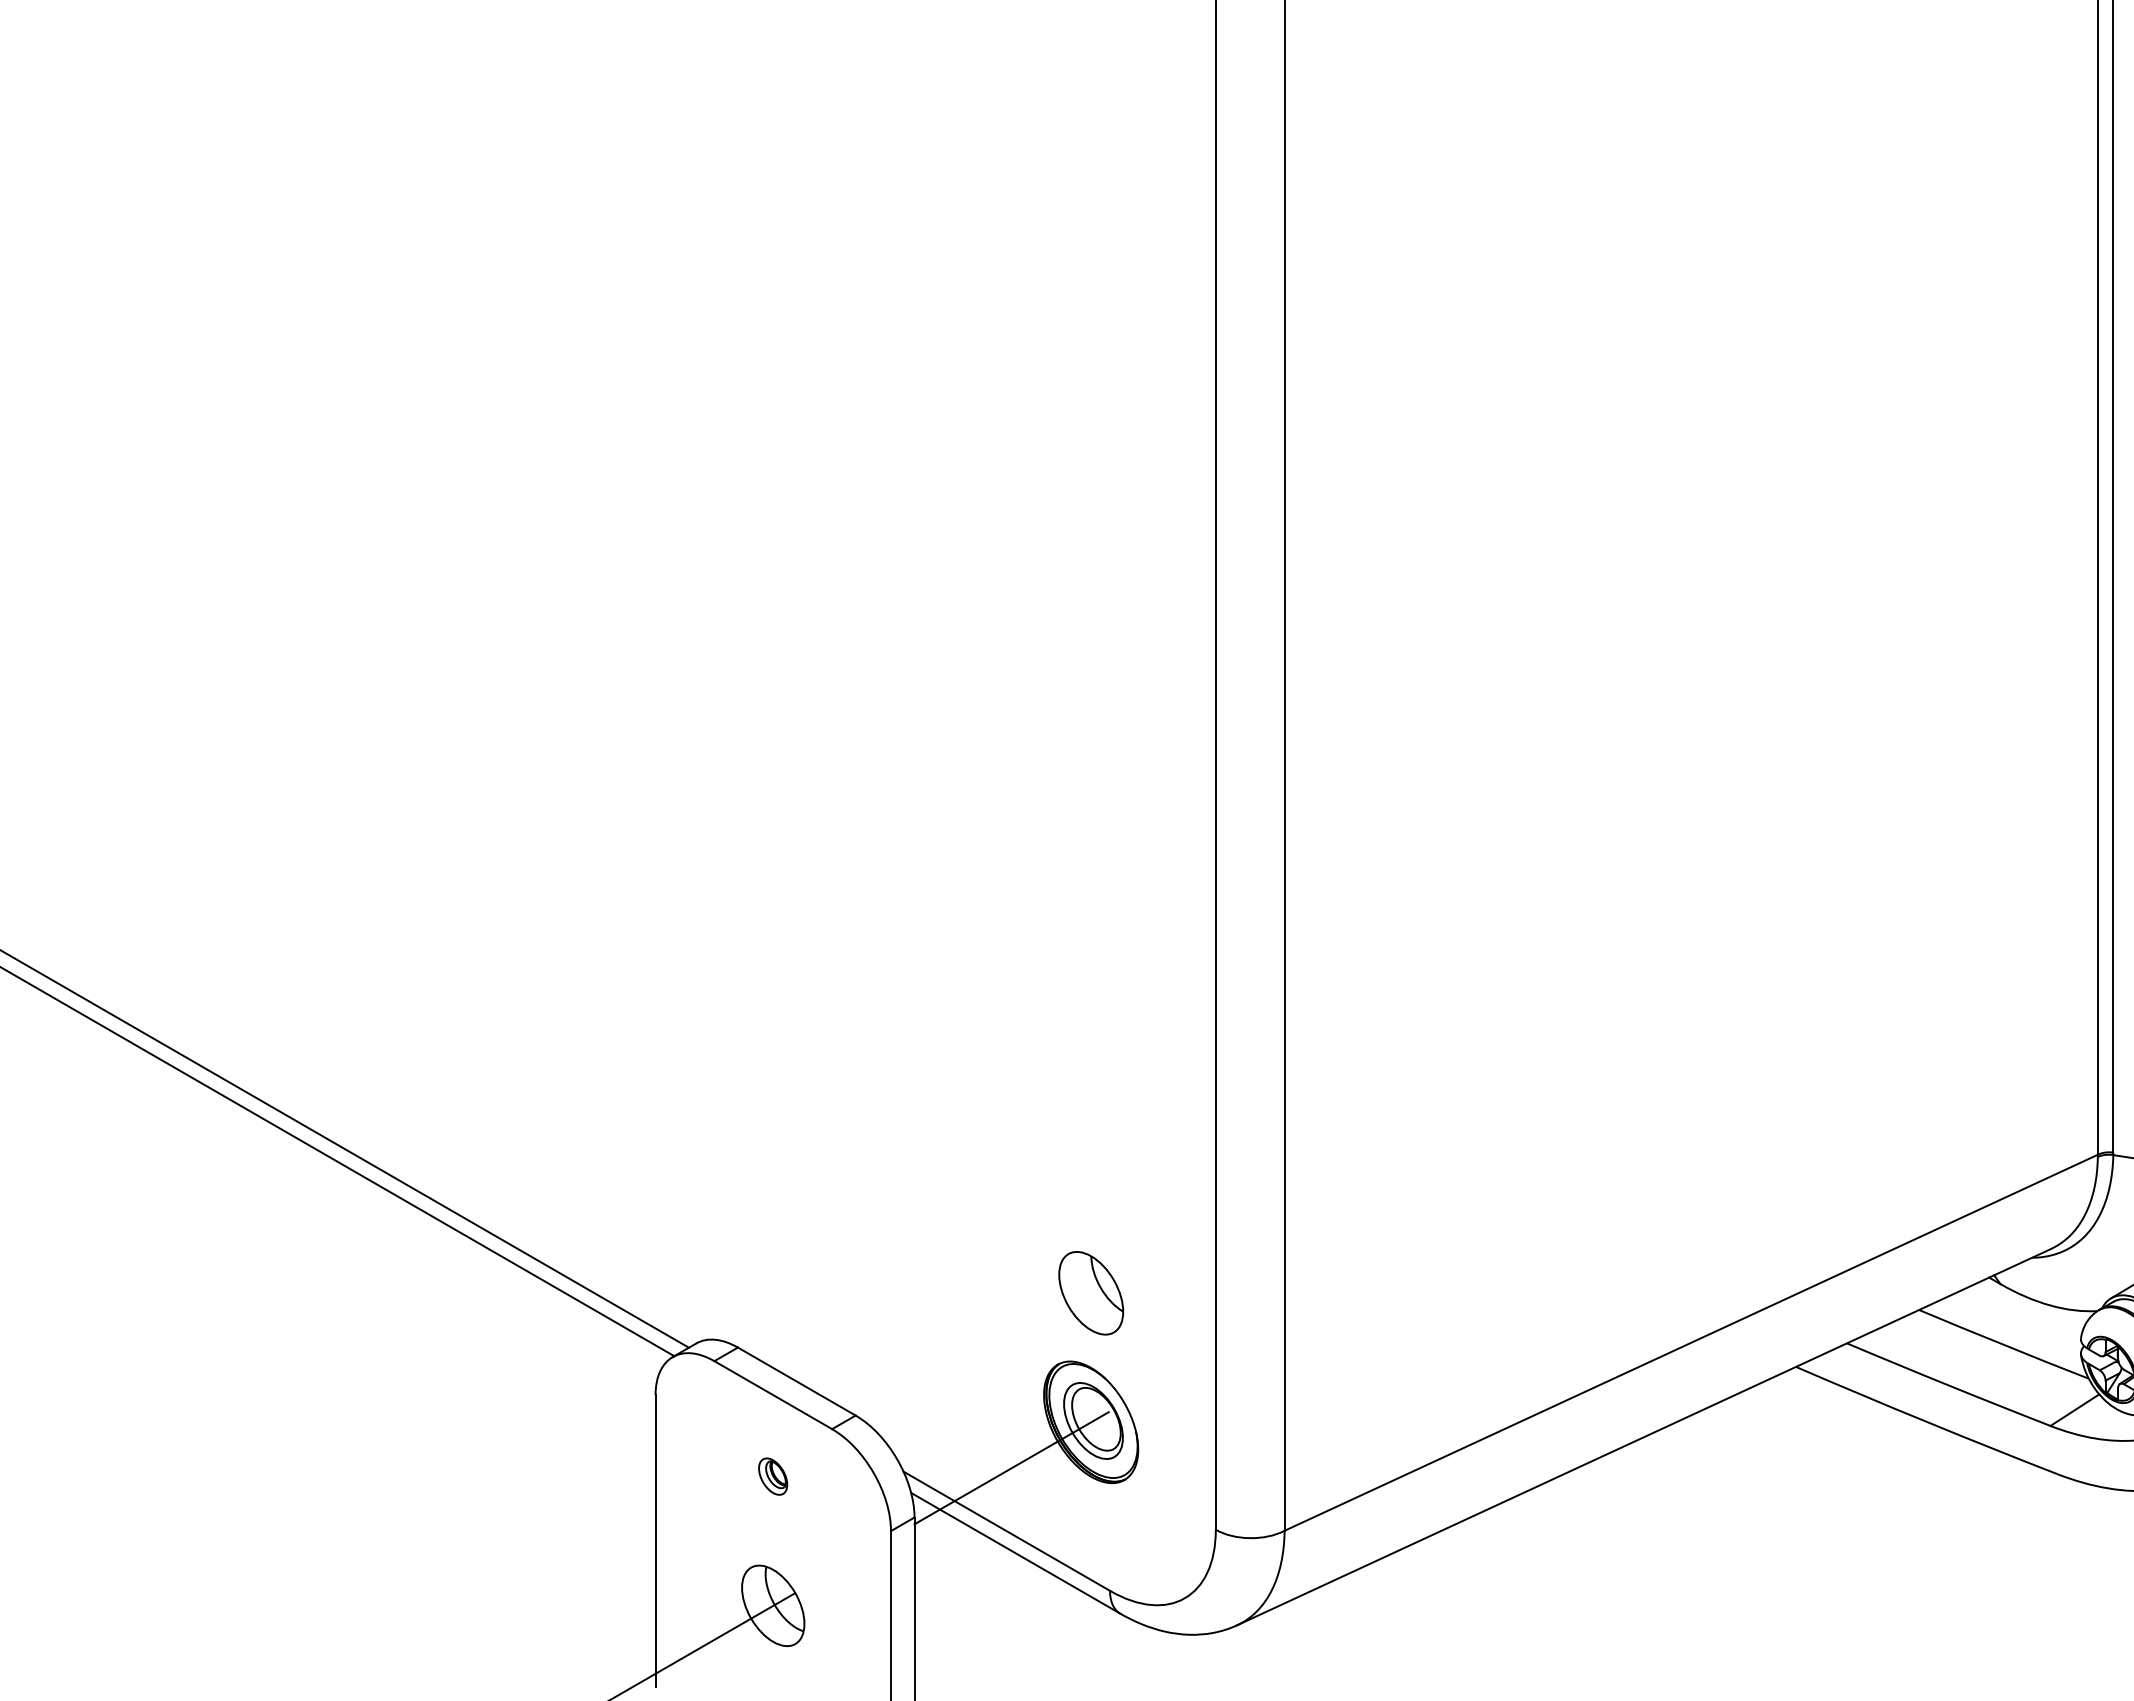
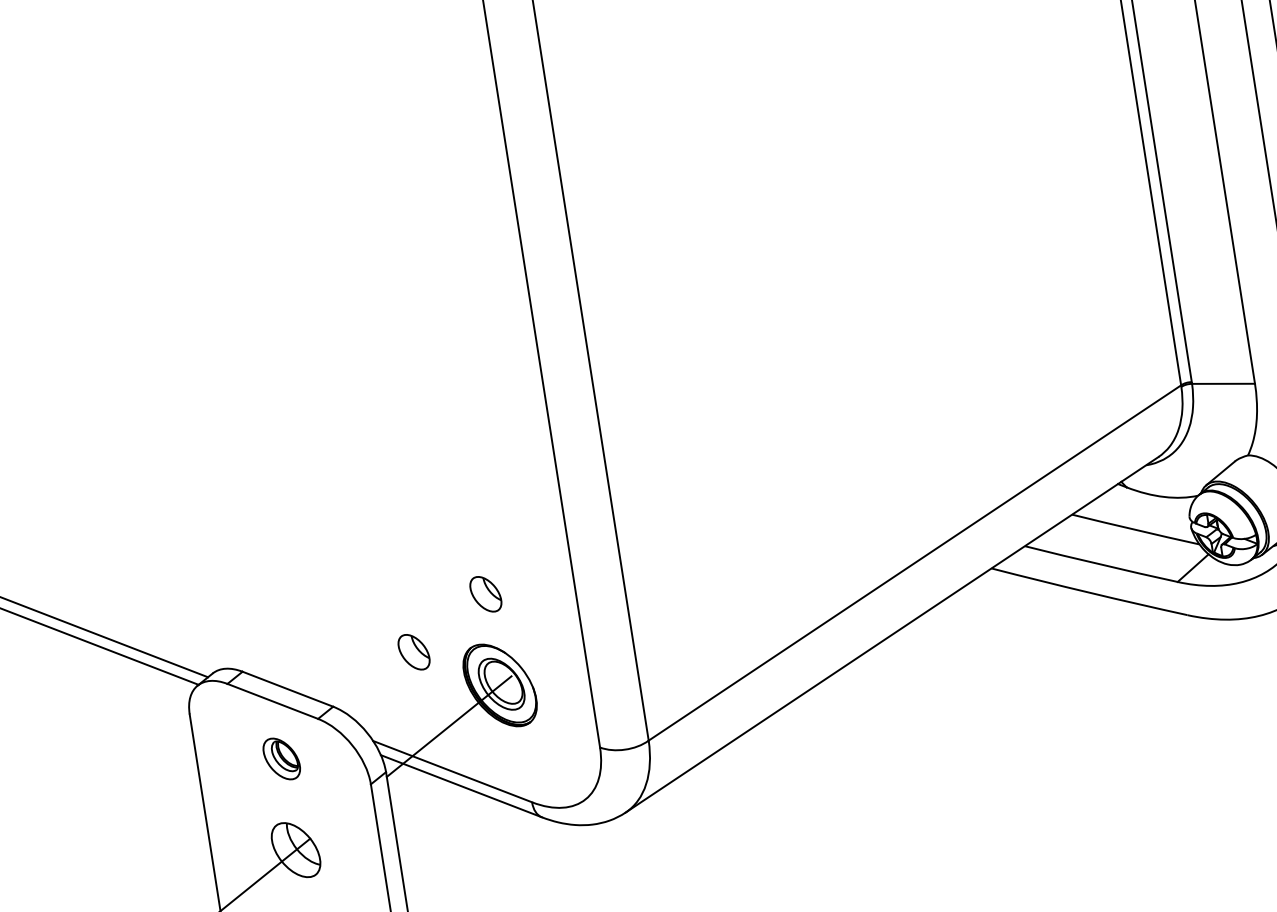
part: (1090, 1292) -> (485, 593), size x0.62
part: (979, 1357) -> (414, 652), added
part: (772, 1476) -> (281, 758), size x1.67

